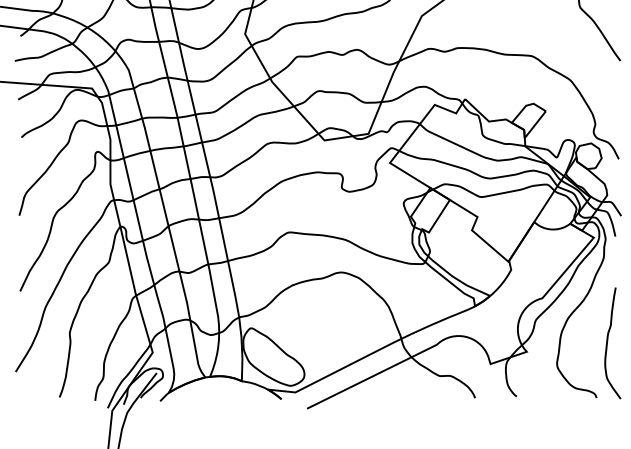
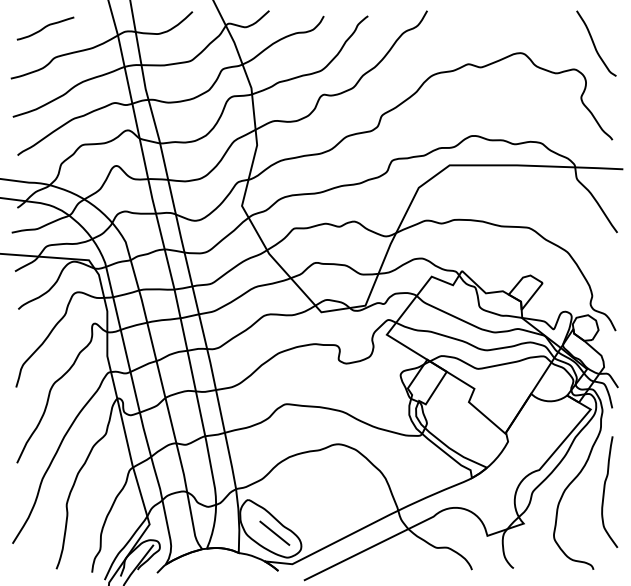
curve: (608, 340) -> (605, 489), moved
line: (277, 360) -> (274, 532), added

